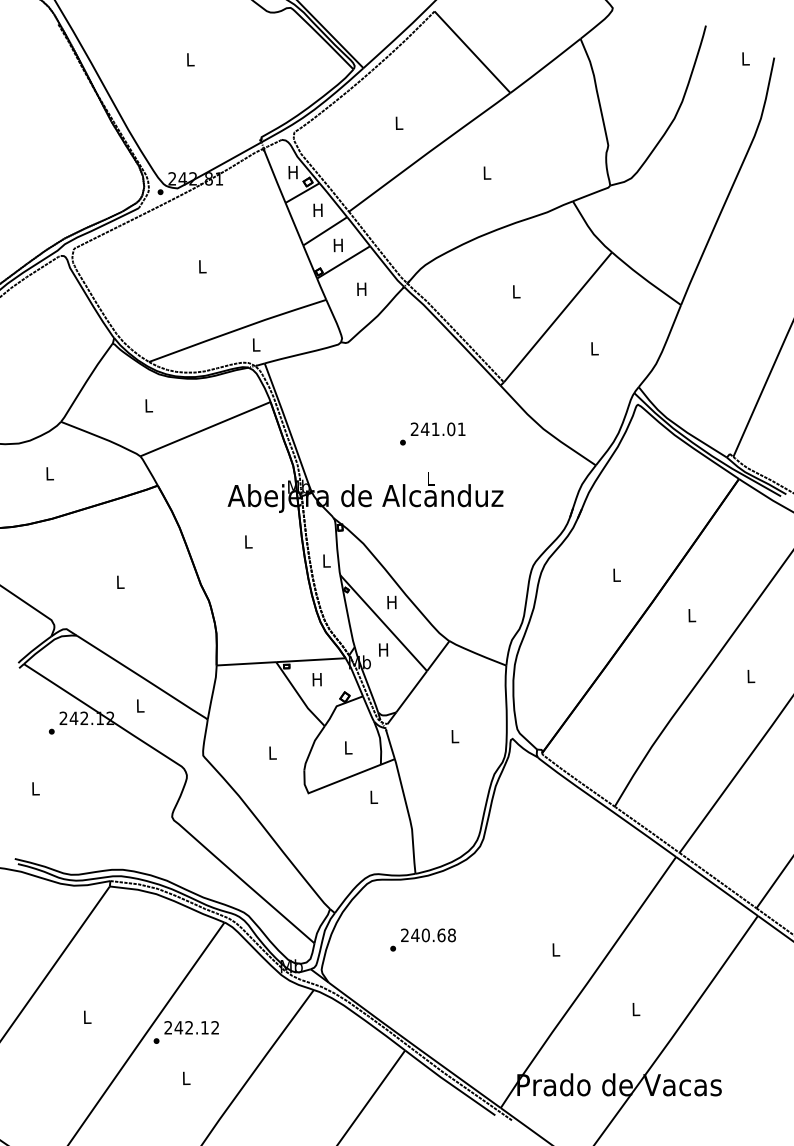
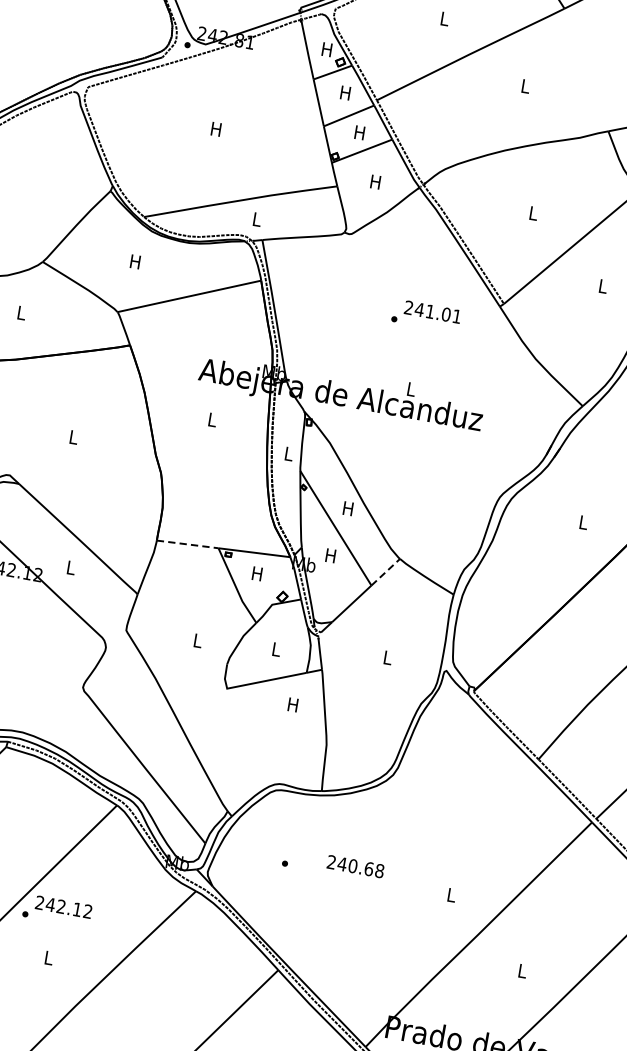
text: (201, 266) -> (215, 128), L -> H
text: (148, 405) -> (135, 261), L -> H
text: (432, 433) -> (426, 315), moved
line: (438, 656) -> (385, 572), solid -> dashed
line: (246, 663) -> (187, 544), solid -> dashed
text: (373, 796) -> (293, 704), L -> H
text: (428, 935) -> (355, 866), moved

